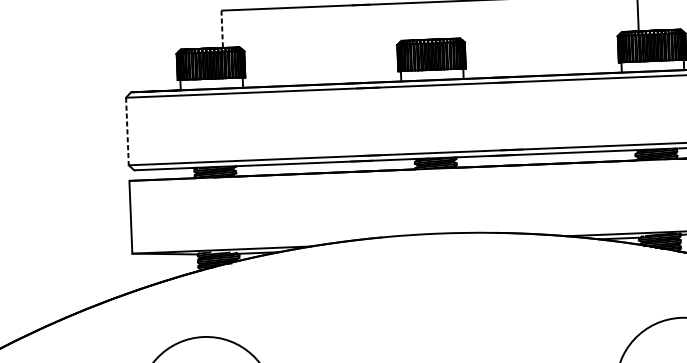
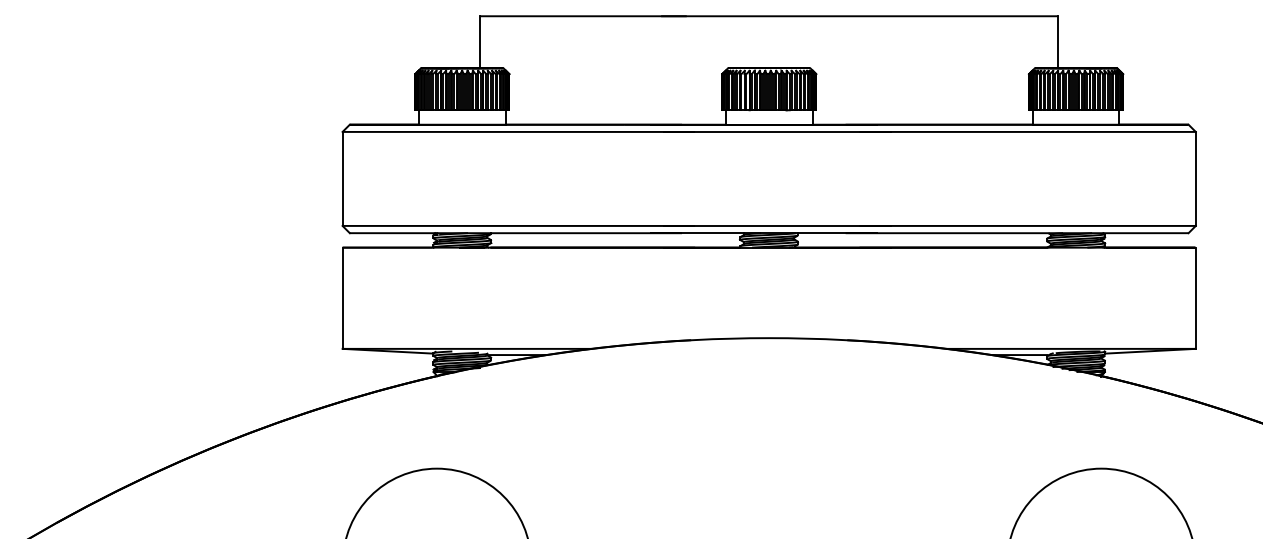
line: (221, 29) -> (479, 42), dashed -> solid
line: (127, 131) -> (342, 178), dashed -> solid

